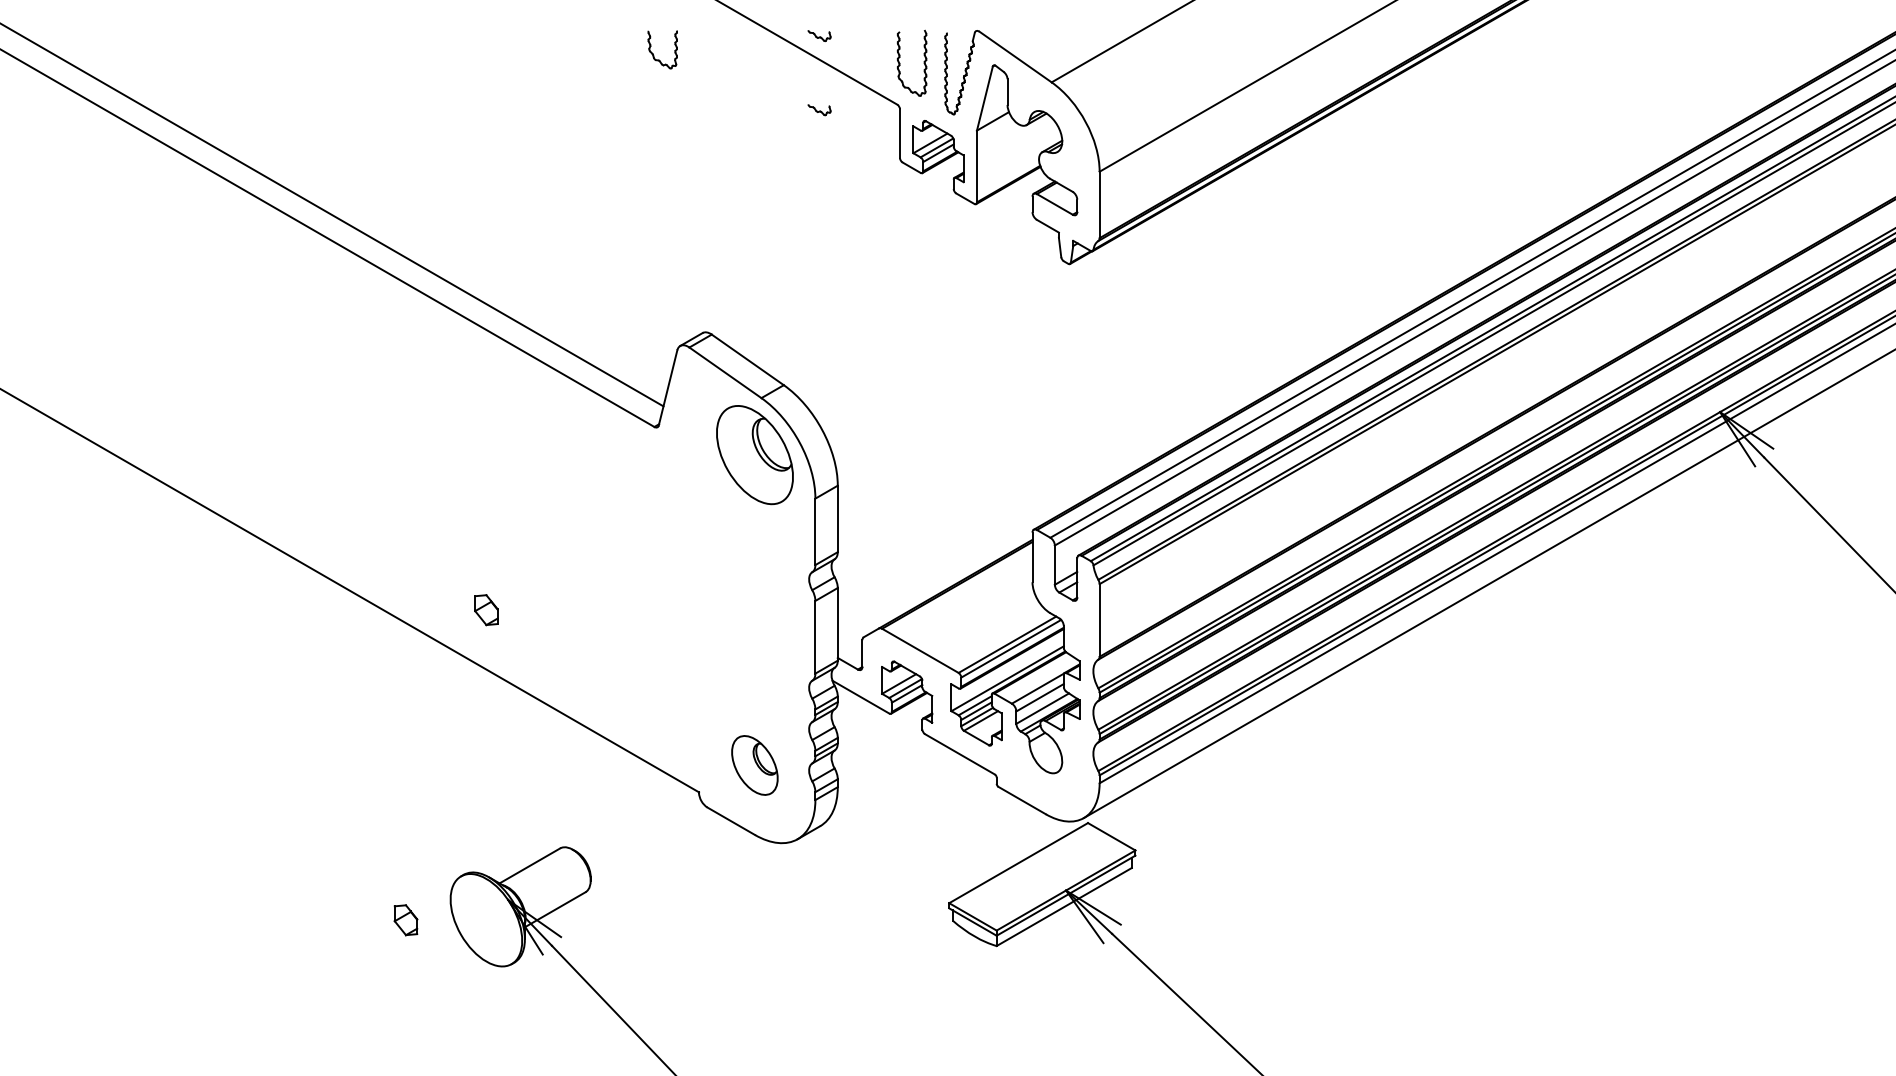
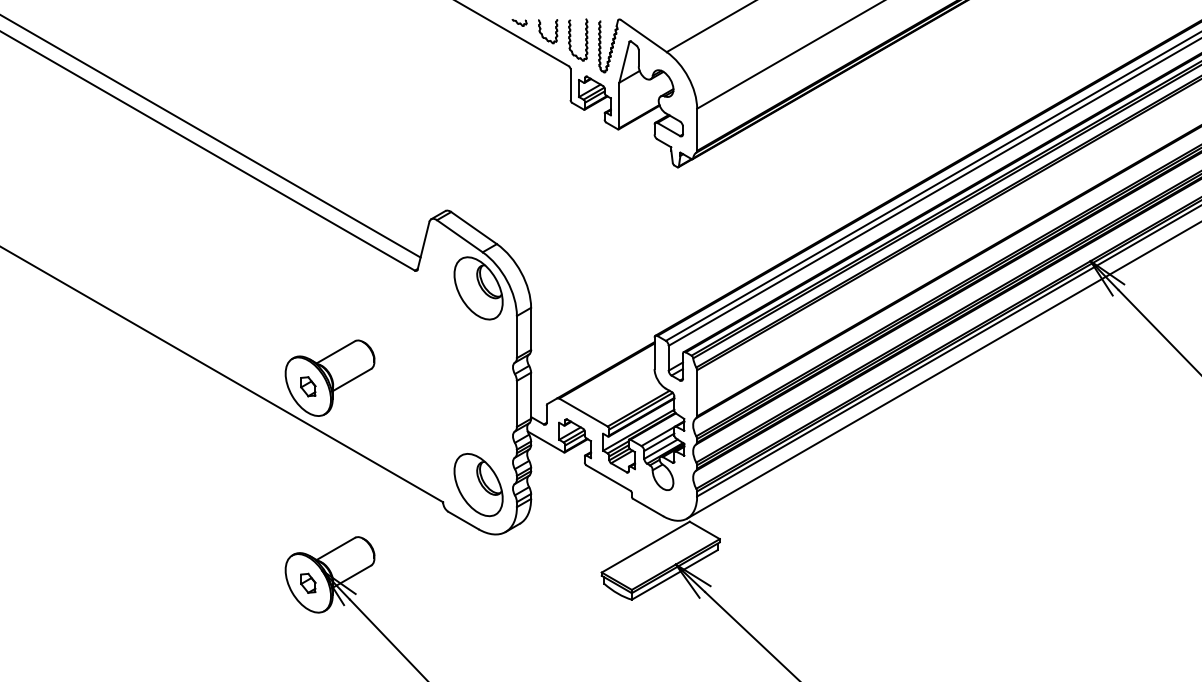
part: (653, 53) -> (542, 33), moved
part: (819, 109) -> (519, 69), removed
part: (519, 595) -> (329, 377), added
part: (754, 765) -> (478, 485), size x1.67
part: (406, 918) -> (308, 582), moved

